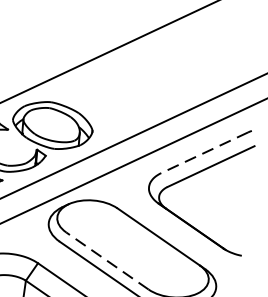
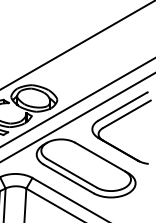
line: (204, 152) -> (122, 106), dashed -> solid
line: (108, 261) -> (72, 173), dashed -> solid

